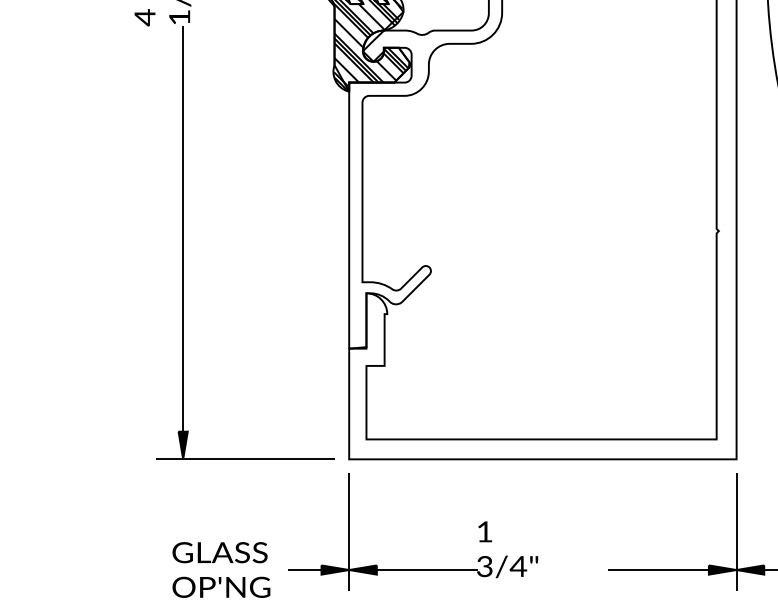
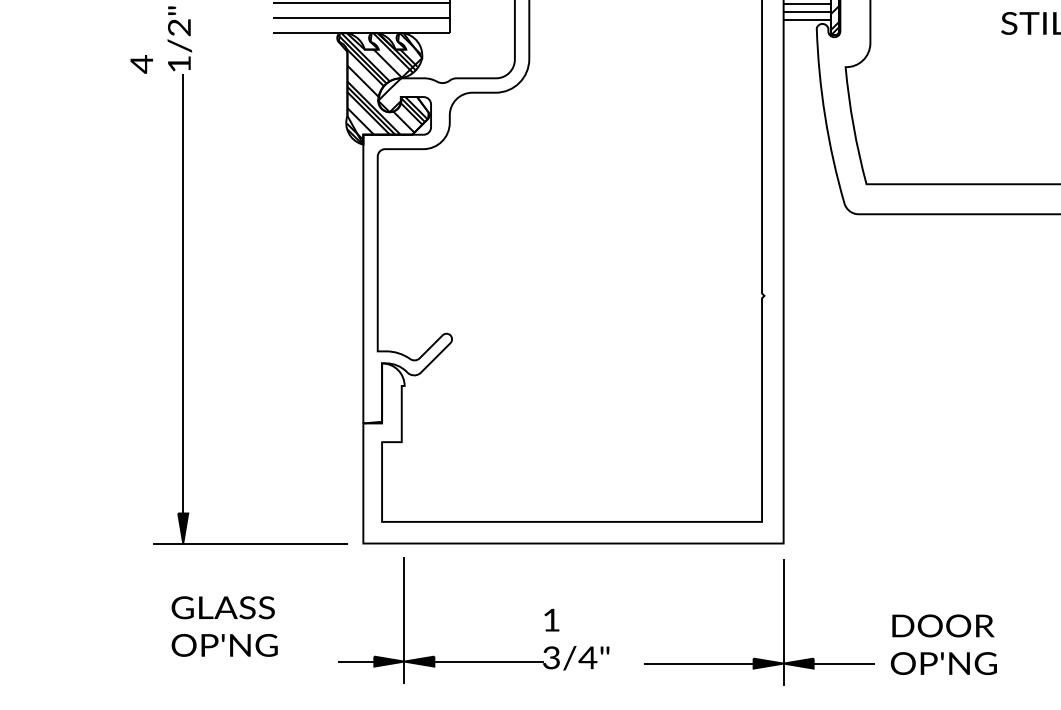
text: (221, 569) -> (224, 626), moved
part: (412, 569) -> (473, 661), moved

